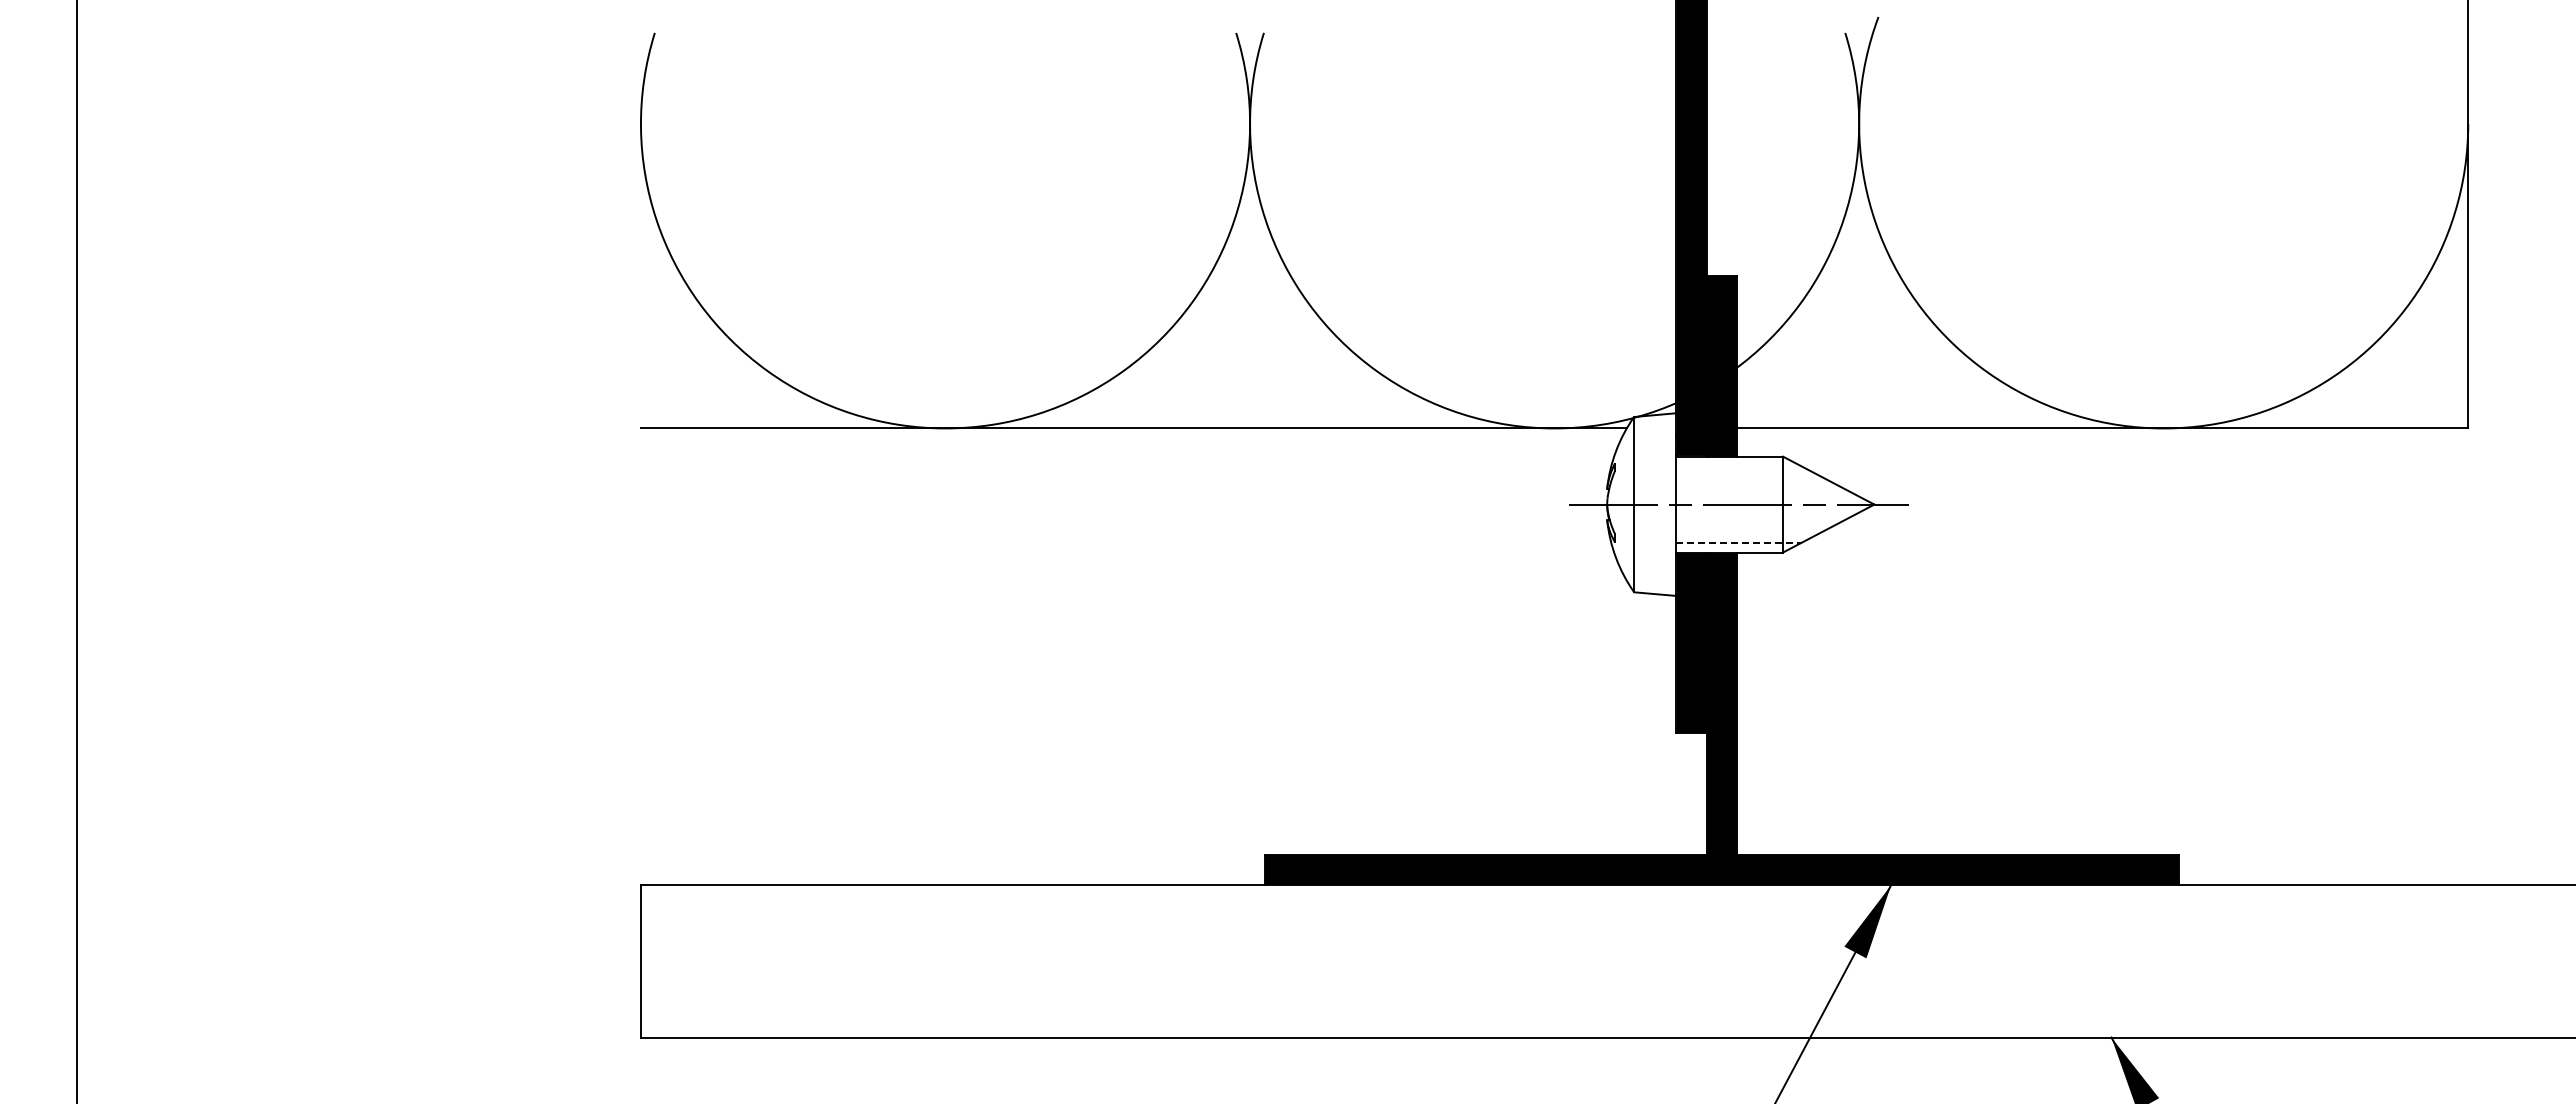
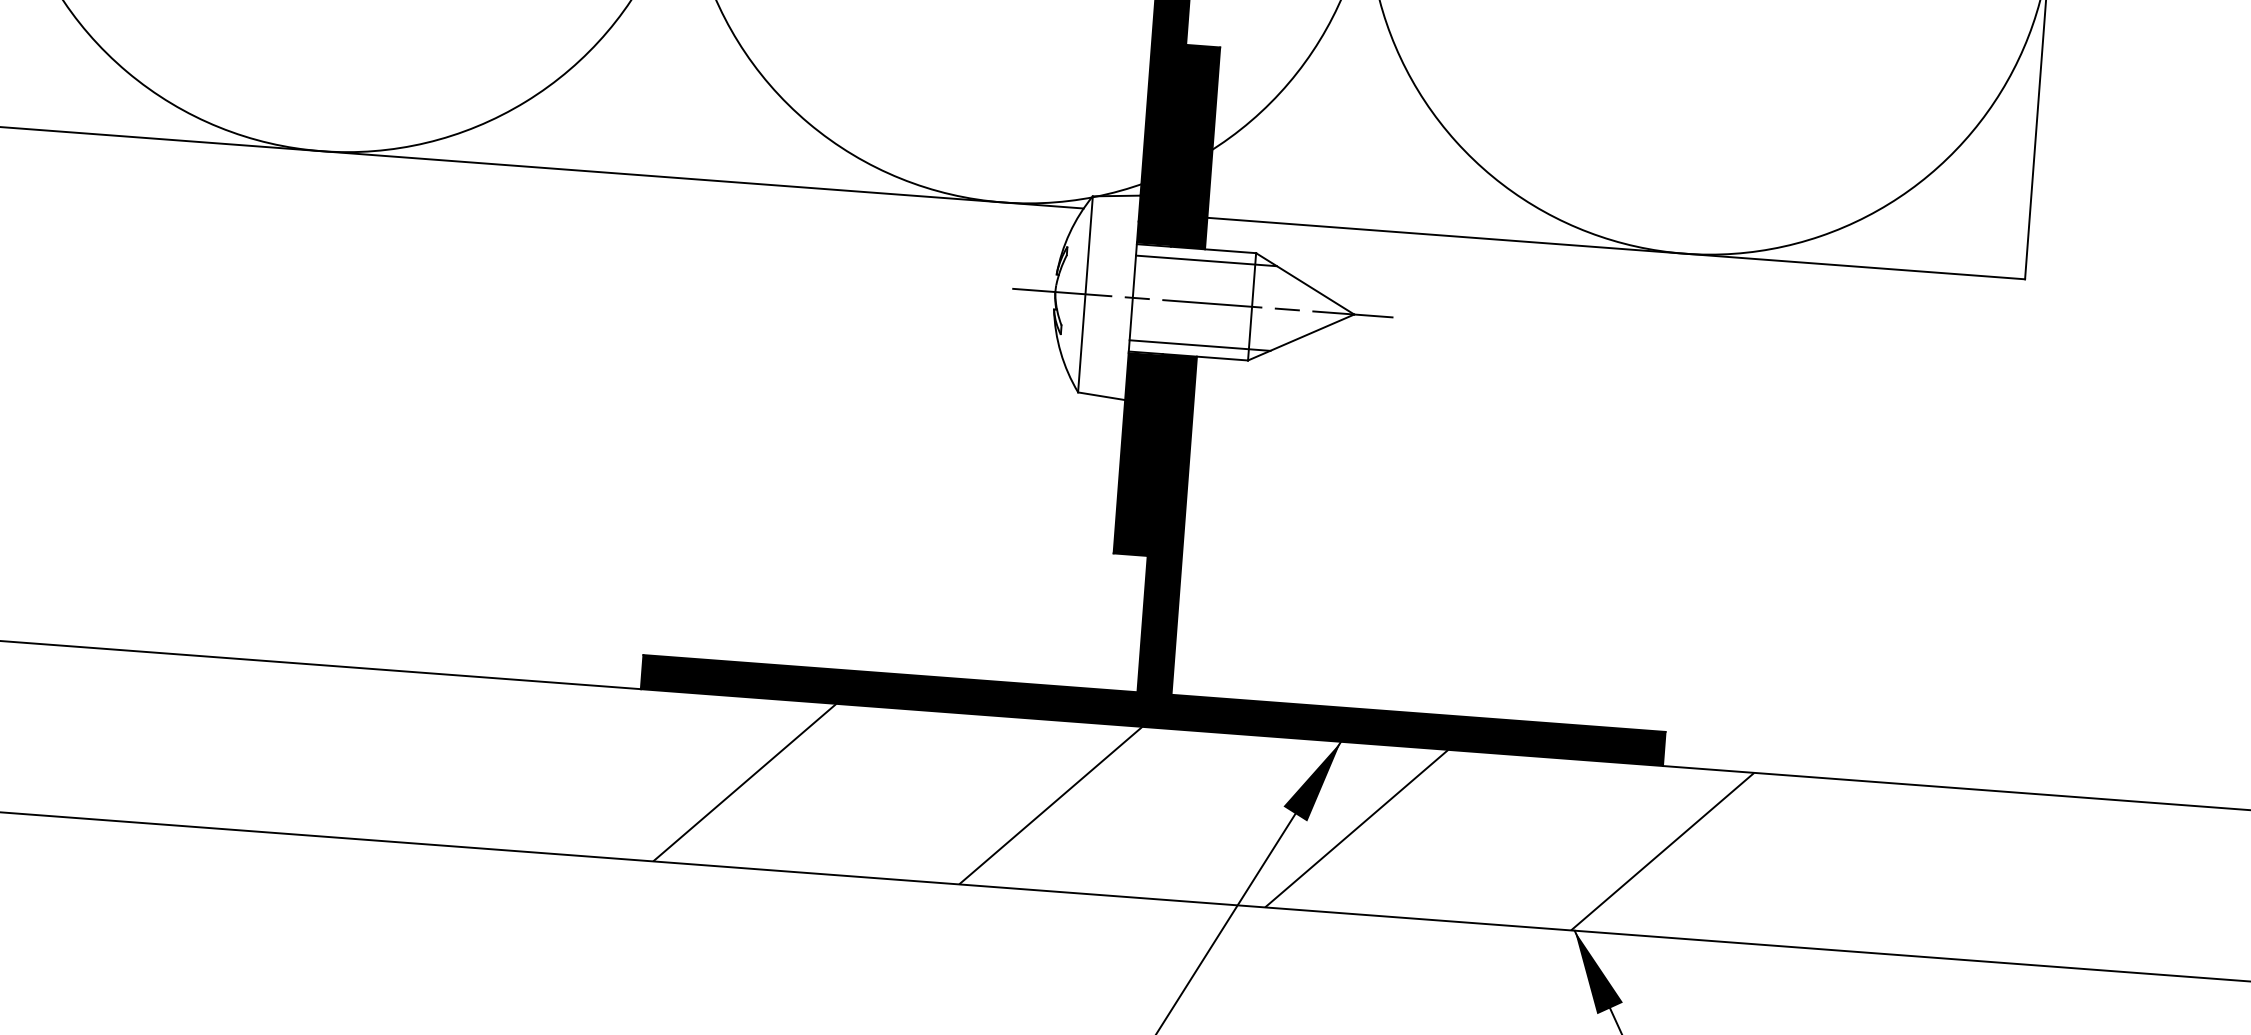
line: (1739, 466) -> (1206, 260), added
line: (1739, 542) -> (1200, 345), dashed -> solid
hatch: (1773, 961) -> (1202, 817), added

